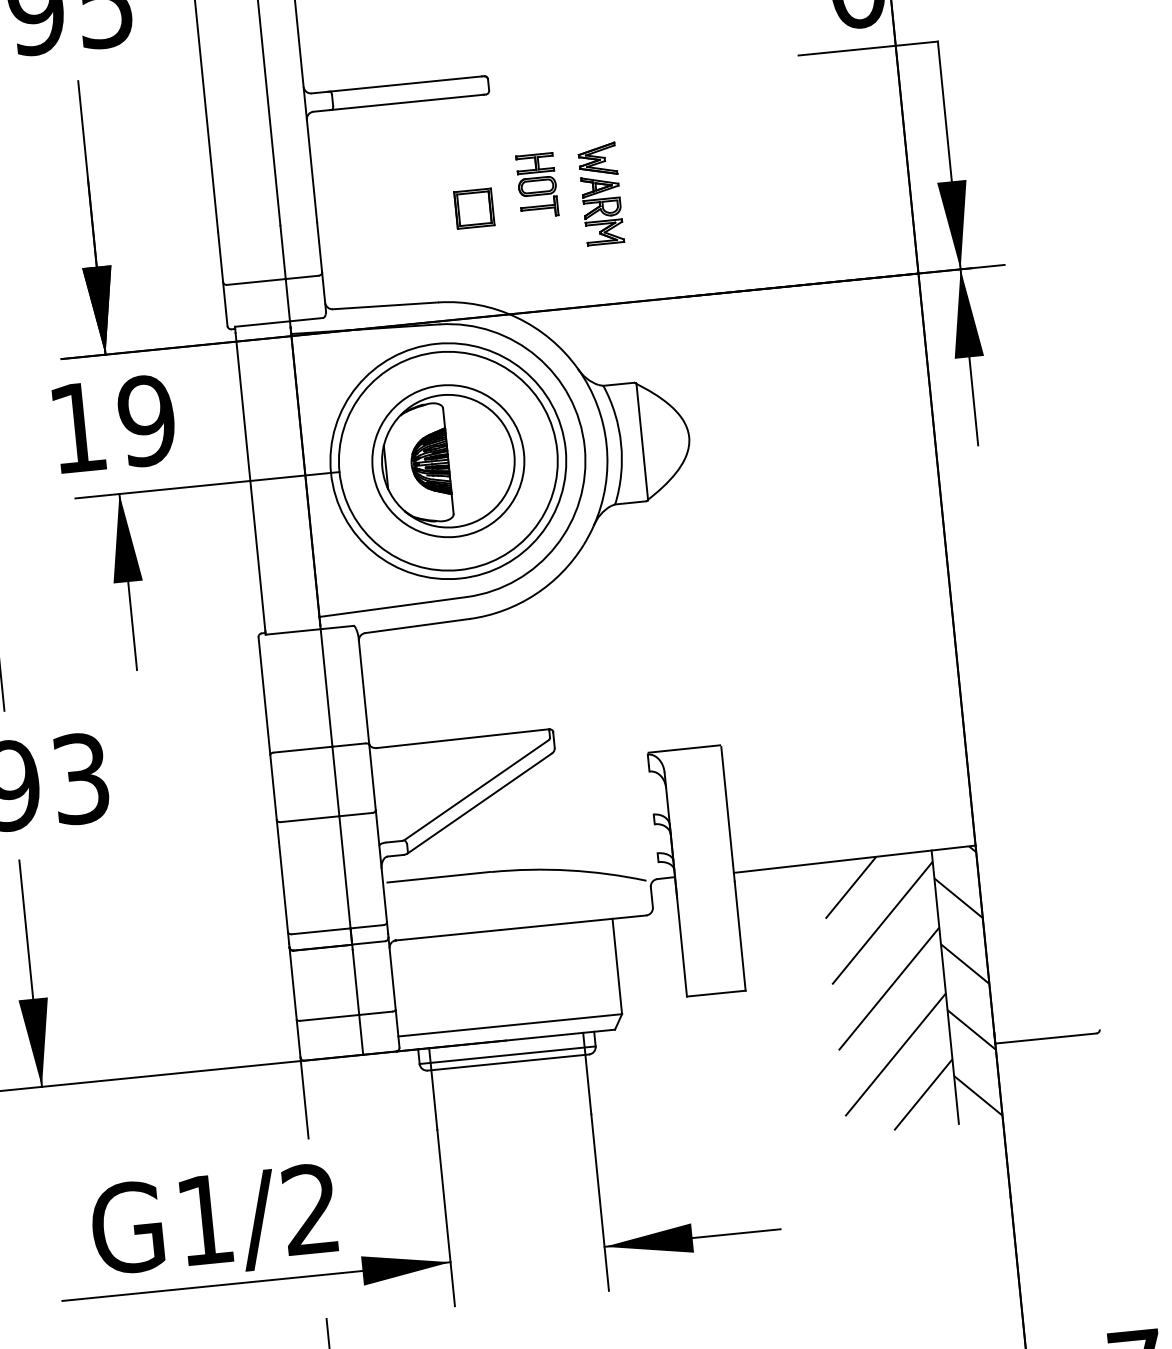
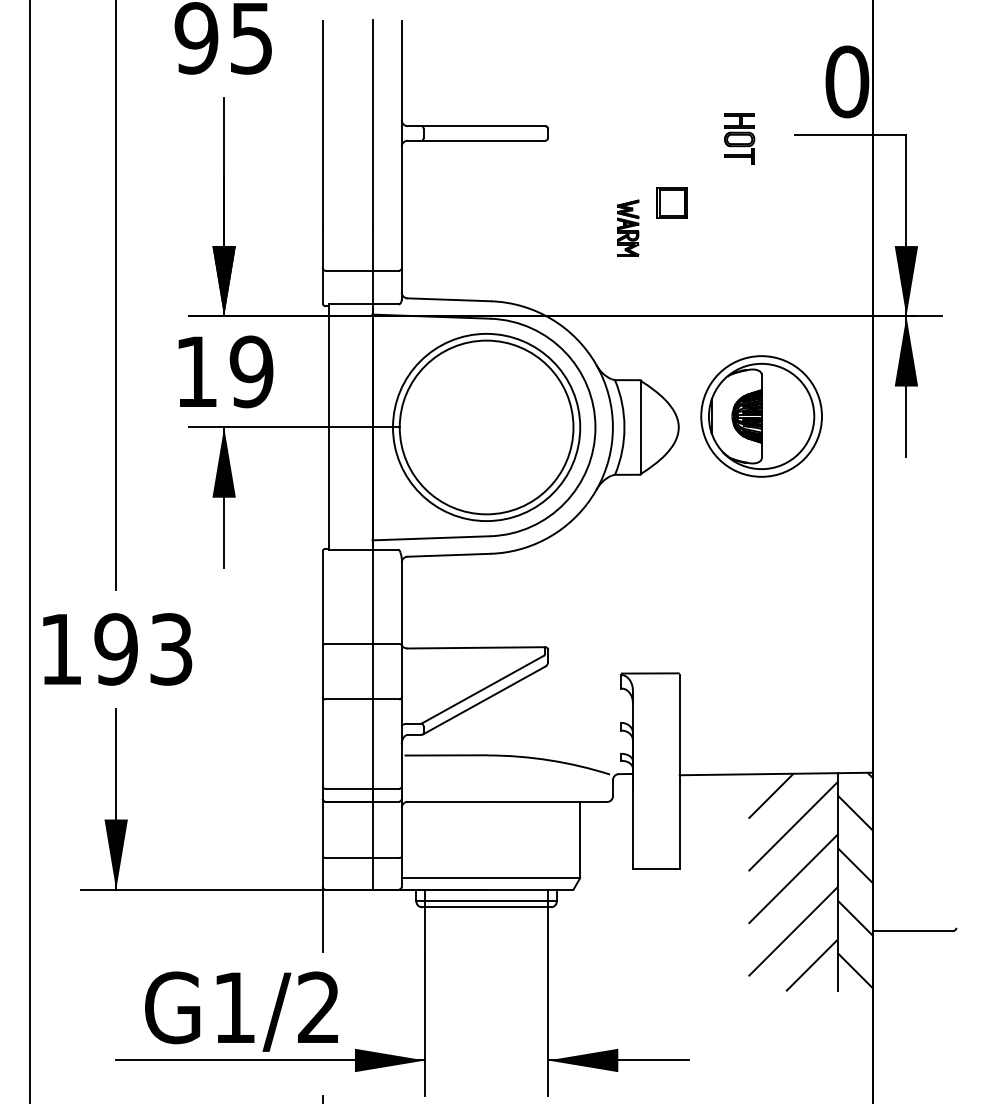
part: (537, 185) -> (739, 138), moved
part: (599, 192) -> (627, 227), size x0.7
part: (473, 208) -> (671, 202), moved
part: (448, 461) -> (761, 416), moved

